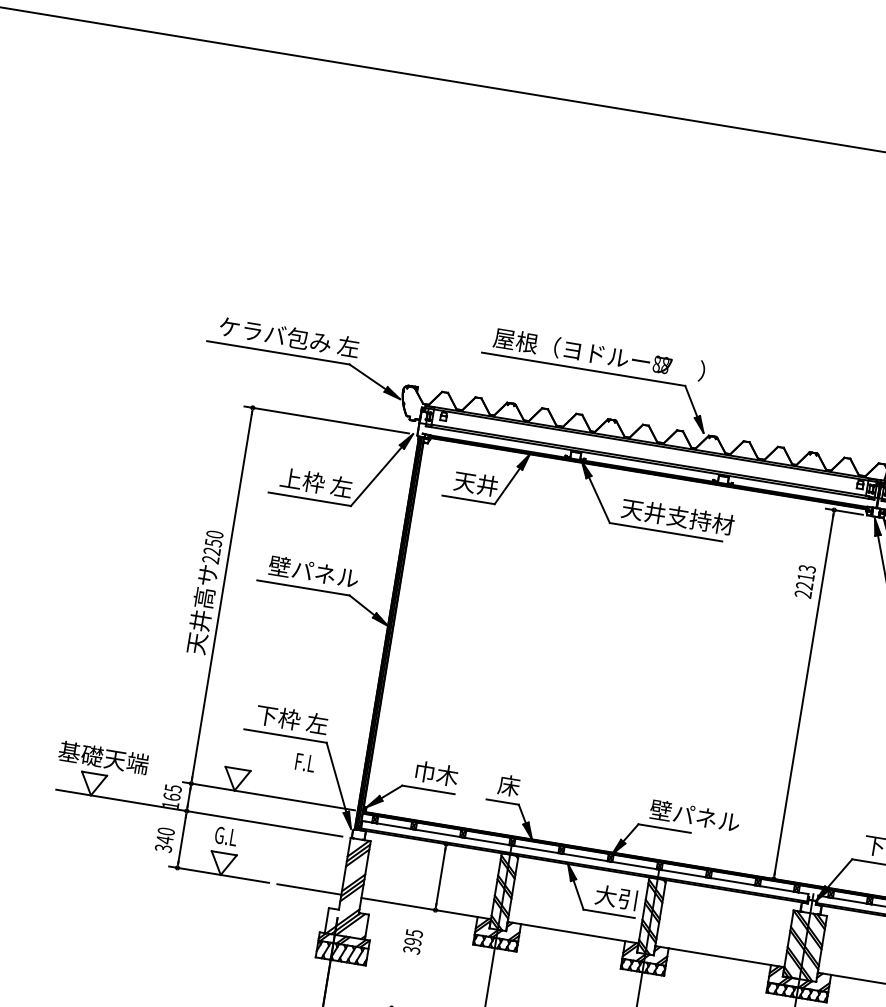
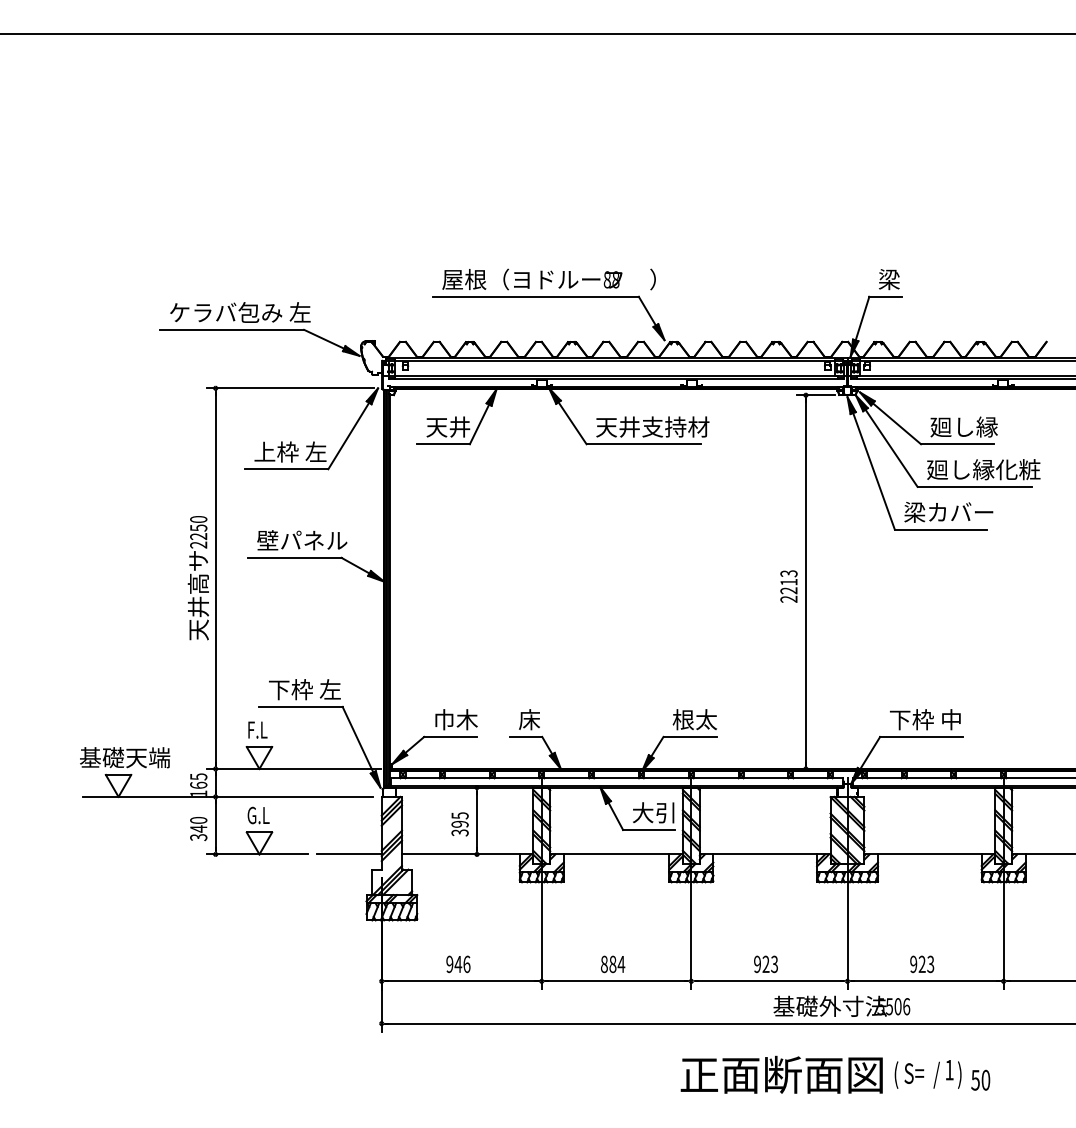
text: (804, 581) -> (788, 586), moved
text: (305, 762) -> (257, 729), moved
text: (694, 815) -> (717, 719), 壁パネル -> 根太
text: (412, 941) -> (459, 824), moved

